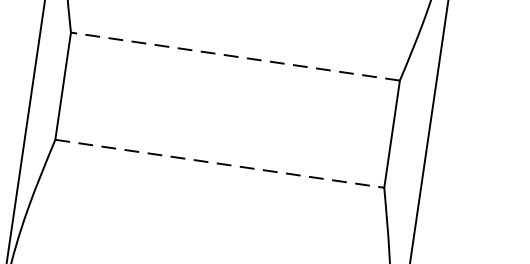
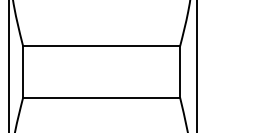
line: (235, 56) -> (101, 46), dashed -> solid
line: (221, 163) -> (102, 97), dashed -> solid

